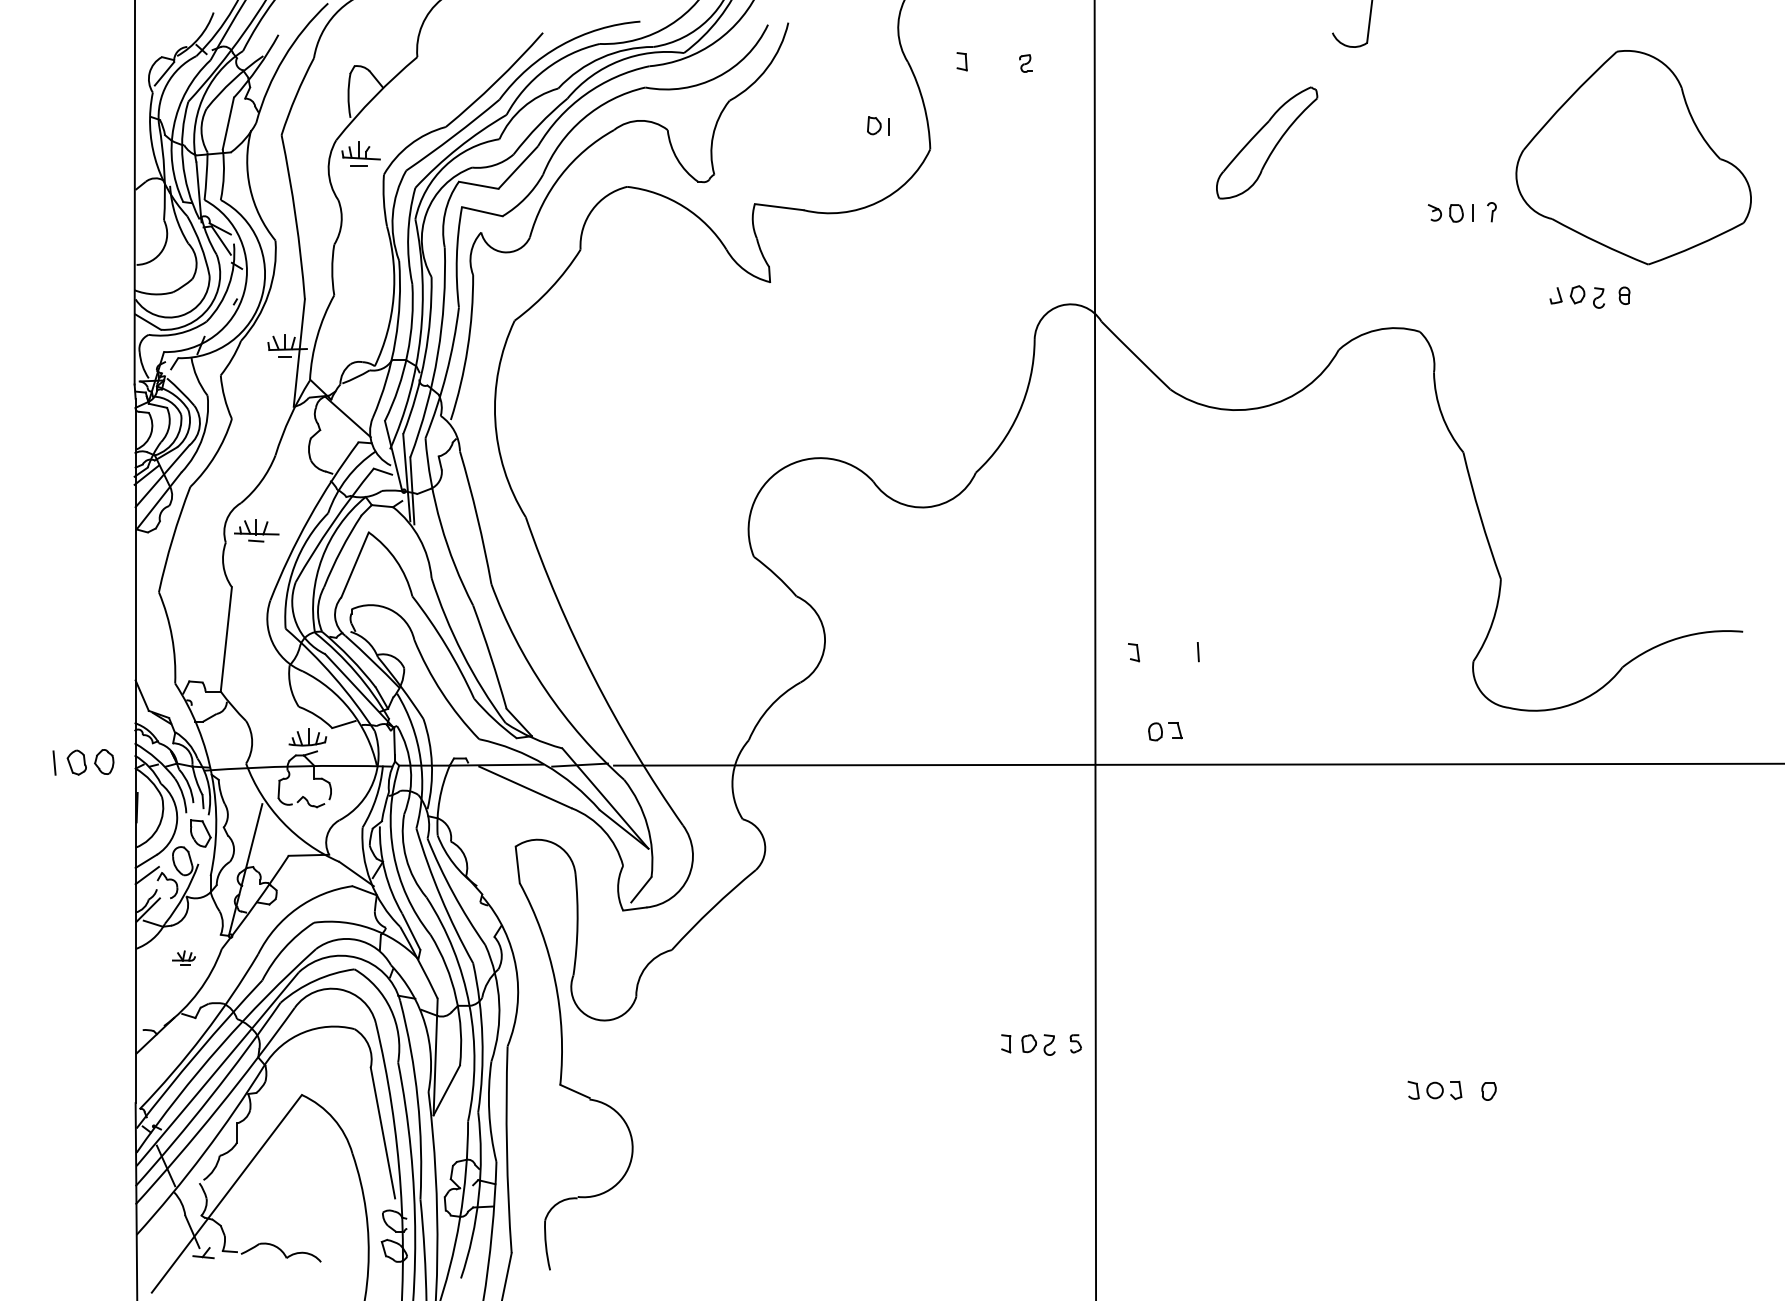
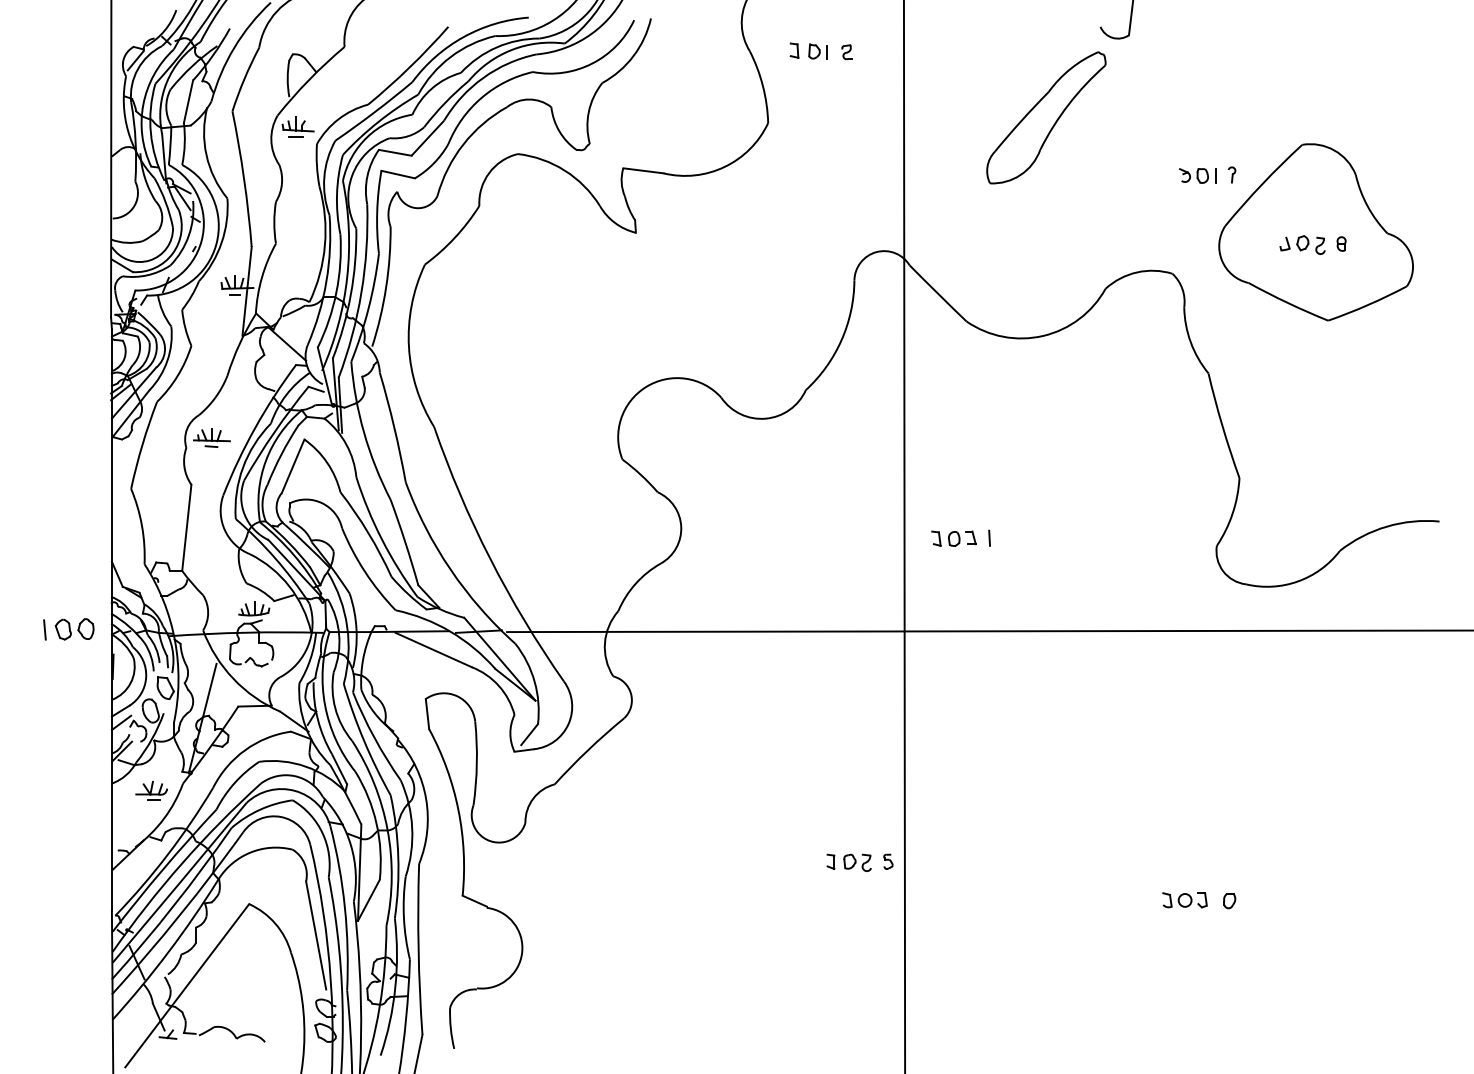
part: (878, 125) -> (817, 51), moved
part: (1266, 142) -> (1045, 117), size x1.43
part: (1633, 157) -> (1315, 232), moved
part: (1165, 731) -> (962, 538), moved
part: (183, 957) -> (151, 790), size x1.67

